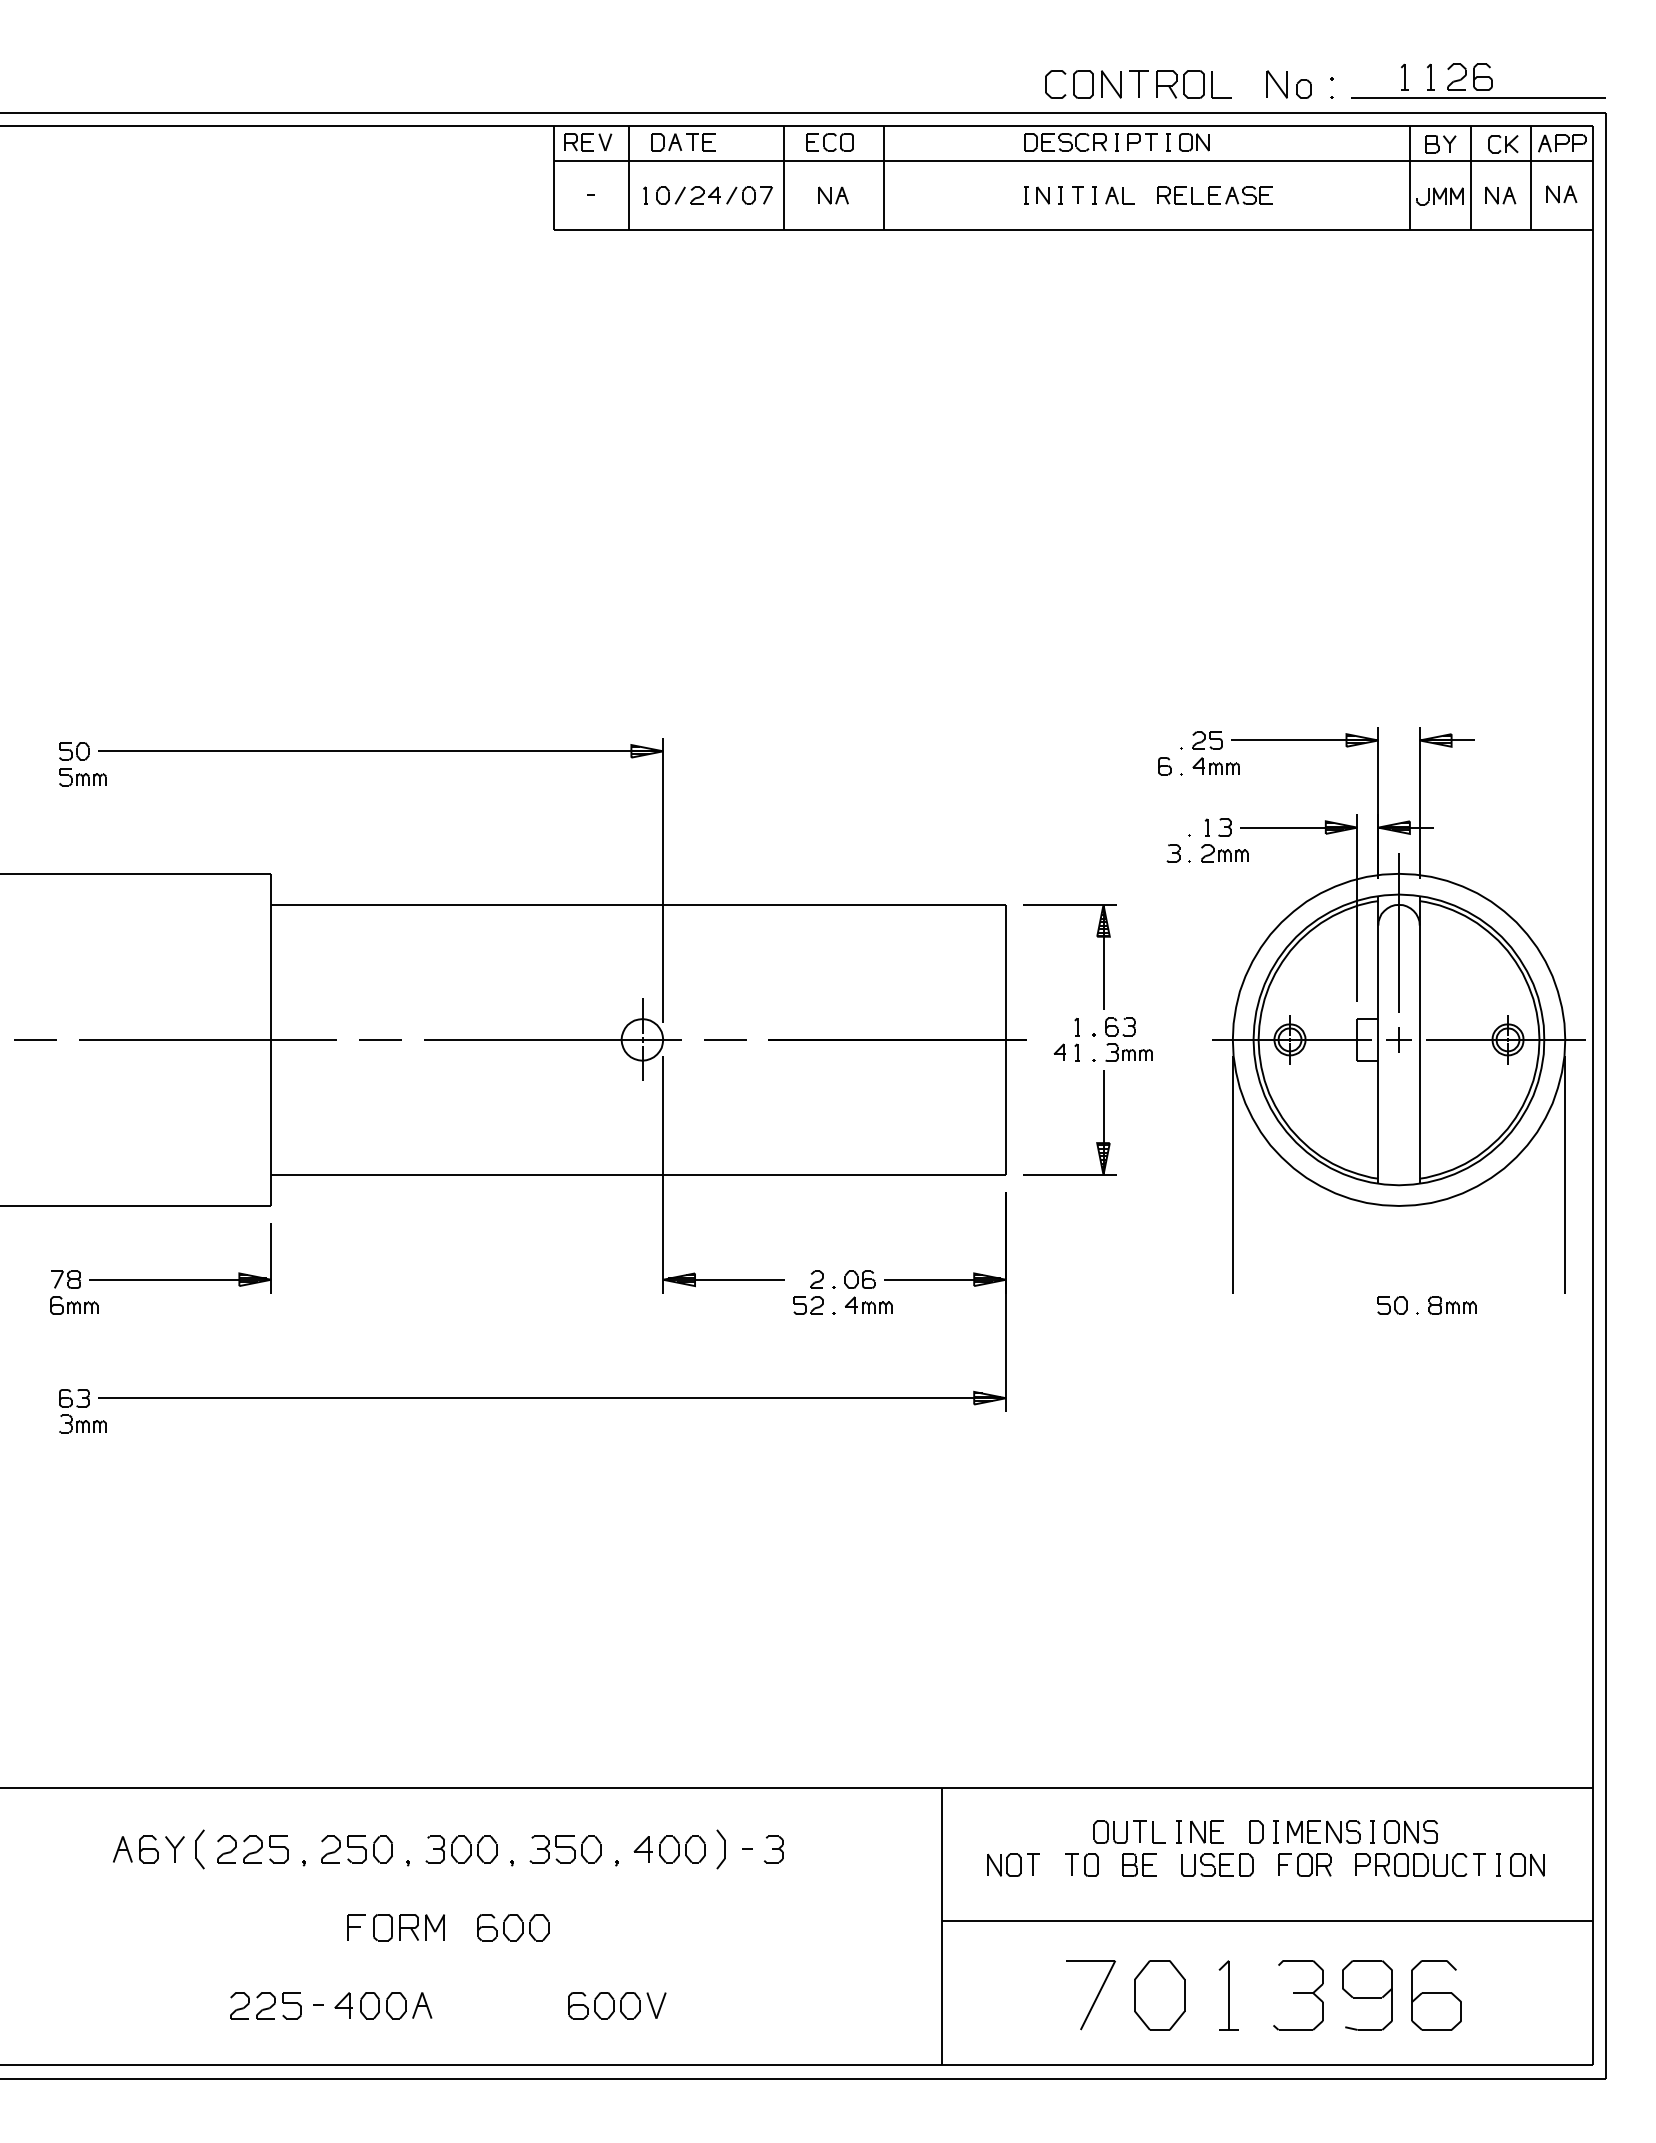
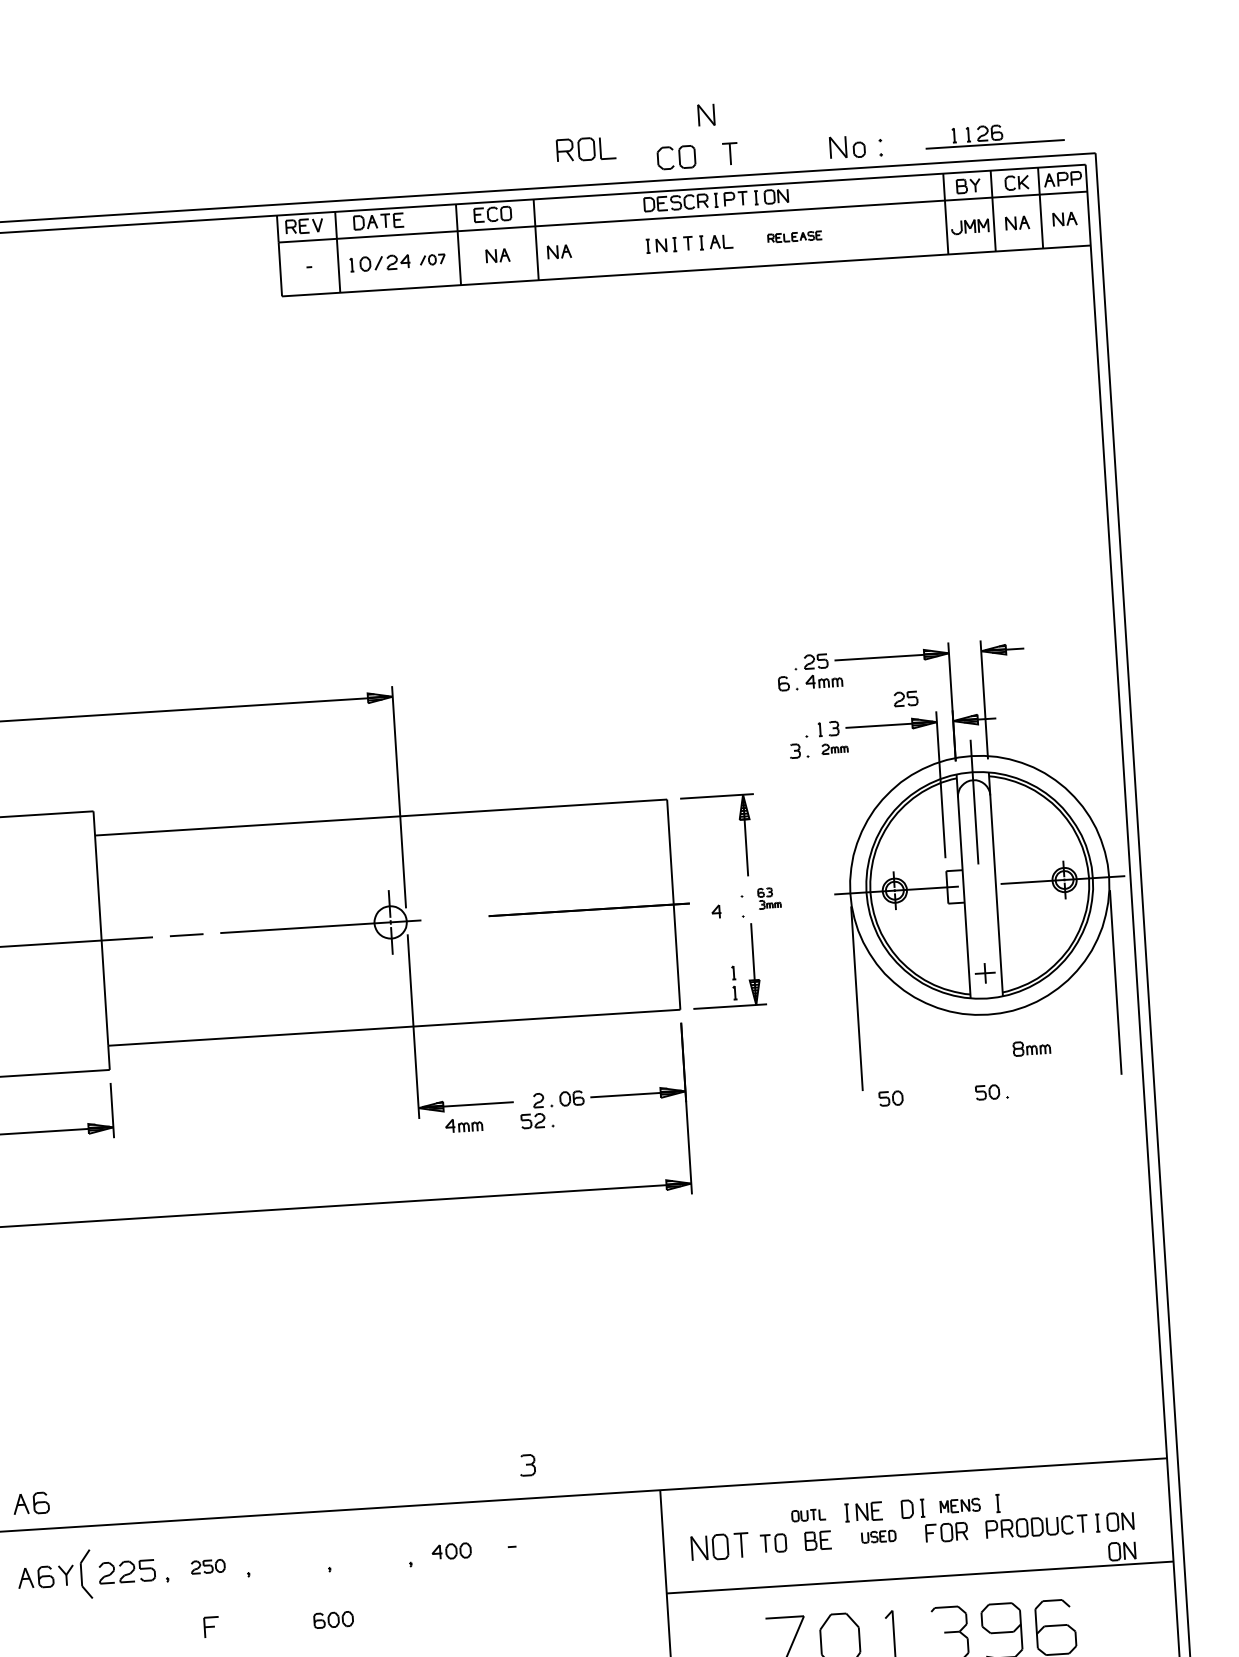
part: (1478, 80) -> (994, 134), size x0.7
part: (1111, 84) -> (706, 115), moved
part: (1193, 84) -> (585, 149), moved
part: (749, 195) -> (432, 259), size x0.7
part: (912, 195) -> (559, 251), added
part: (1214, 195) -> (794, 236), size x0.6
part: (1319, 795) -> (905, 698), added
part: (1224, 853) -> (834, 748), size x0.7
line: (725, 1039) -> (455, 918), removed
part: (1076, 1039) -> (733, 982), moved
part: (1128, 1039) -> (769, 898), size x0.6
part: (1398, 1039) -> (984, 973), moved
part: (868, 1304) -> (463, 1124), moved
part: (1268, 1305) -> (891, 1098), added
part: (1452, 1305) -> (1031, 1048), moved
part: (135, 1754) -> (31, 1503), added
part: (1129, 1831) -> (808, 1514), size x0.6
part: (1323, 1831) -> (959, 1505), size x0.7
part: (1410, 1831) -> (1027, 1501), removed
part: (199, 1849) -> (85, 1574), size x1.6
part: (356, 1849) -> (207, 1566), size x0.6
part: (461, 1849) -> (289, 1561), removed
part: (565, 1849) -> (370, 1556), removed
part: (669, 1849) -> (451, 1551), size x0.7
part: (720, 1849) -> (491, 1548), removed
part: (773, 1849) -> (527, 1465), moved
part: (1013, 1864) -> (719, 1546), size x1.4
part: (1217, 1864) -> (878, 1536), size x0.6
part: (1527, 1902) -> (1122, 1550), added
part: (408, 1927) -> (252, 1624), removed
part: (513, 1927) -> (333, 1619), size x0.7

